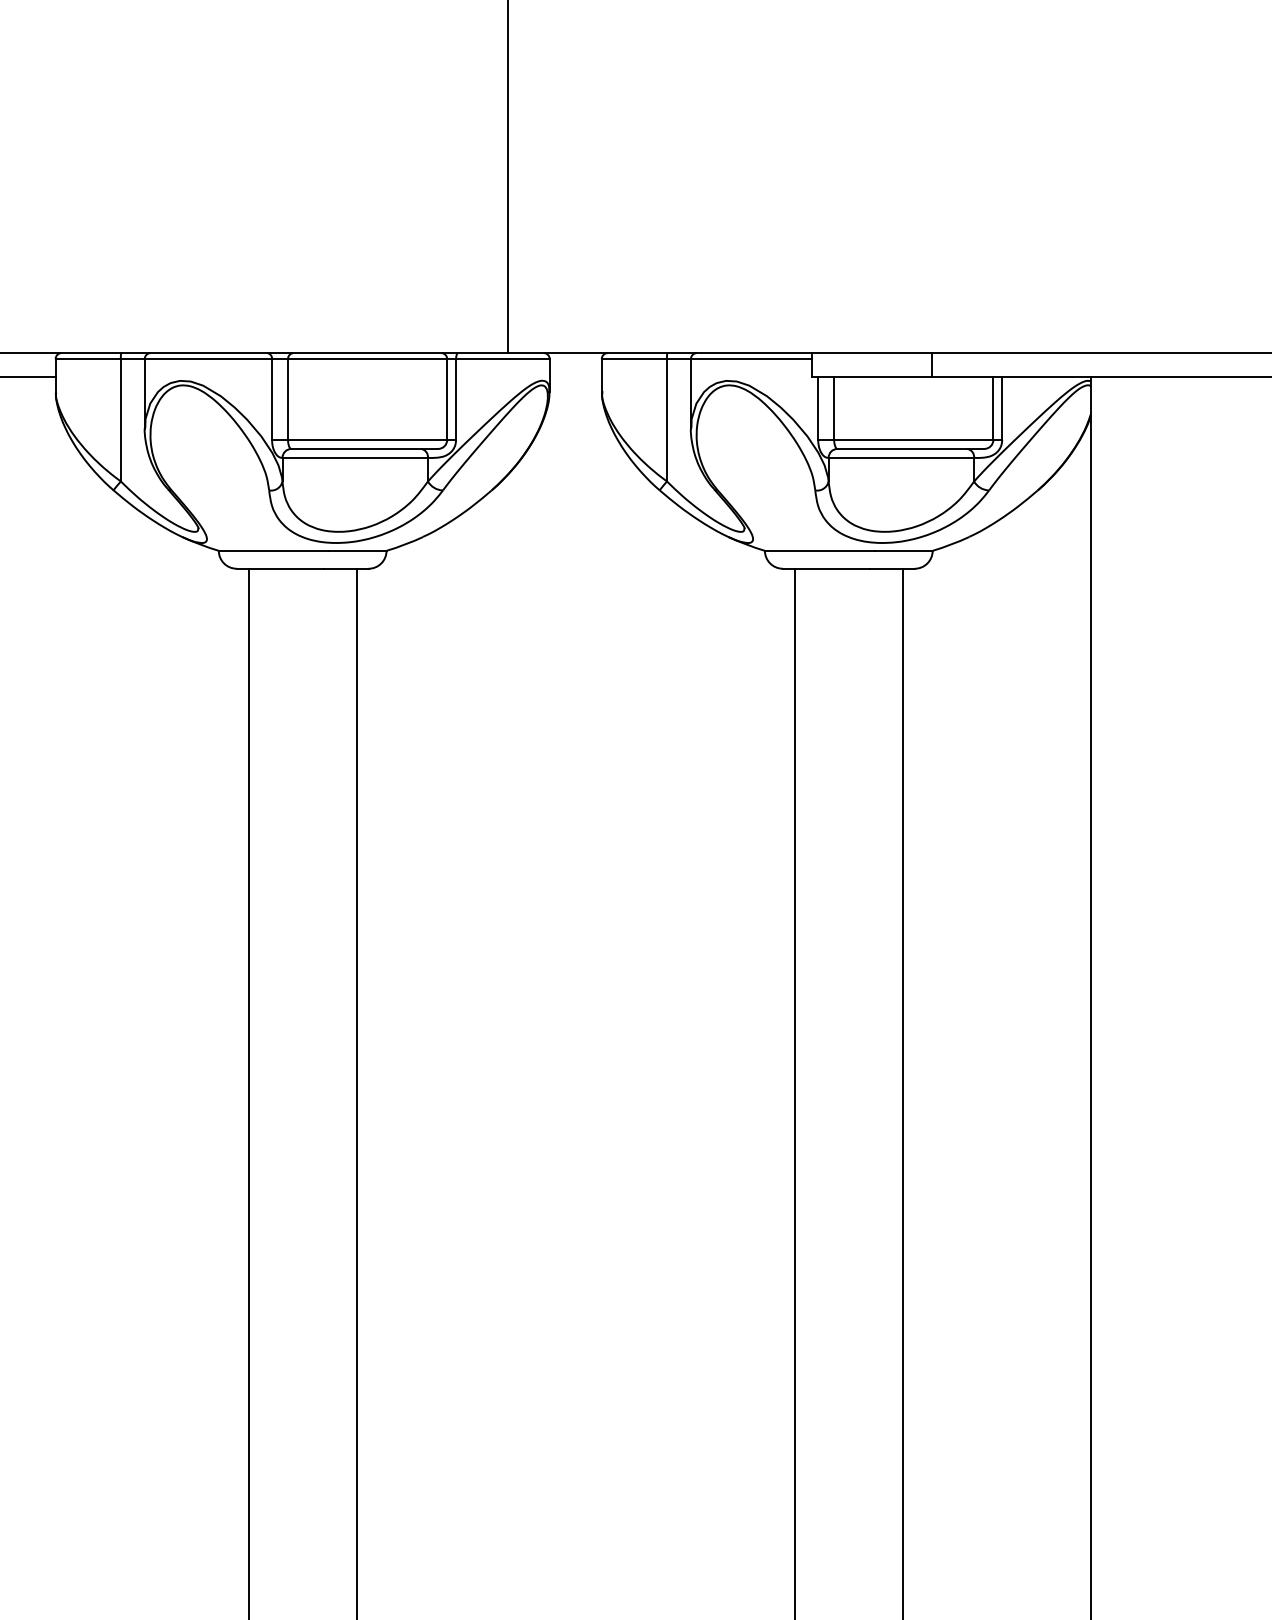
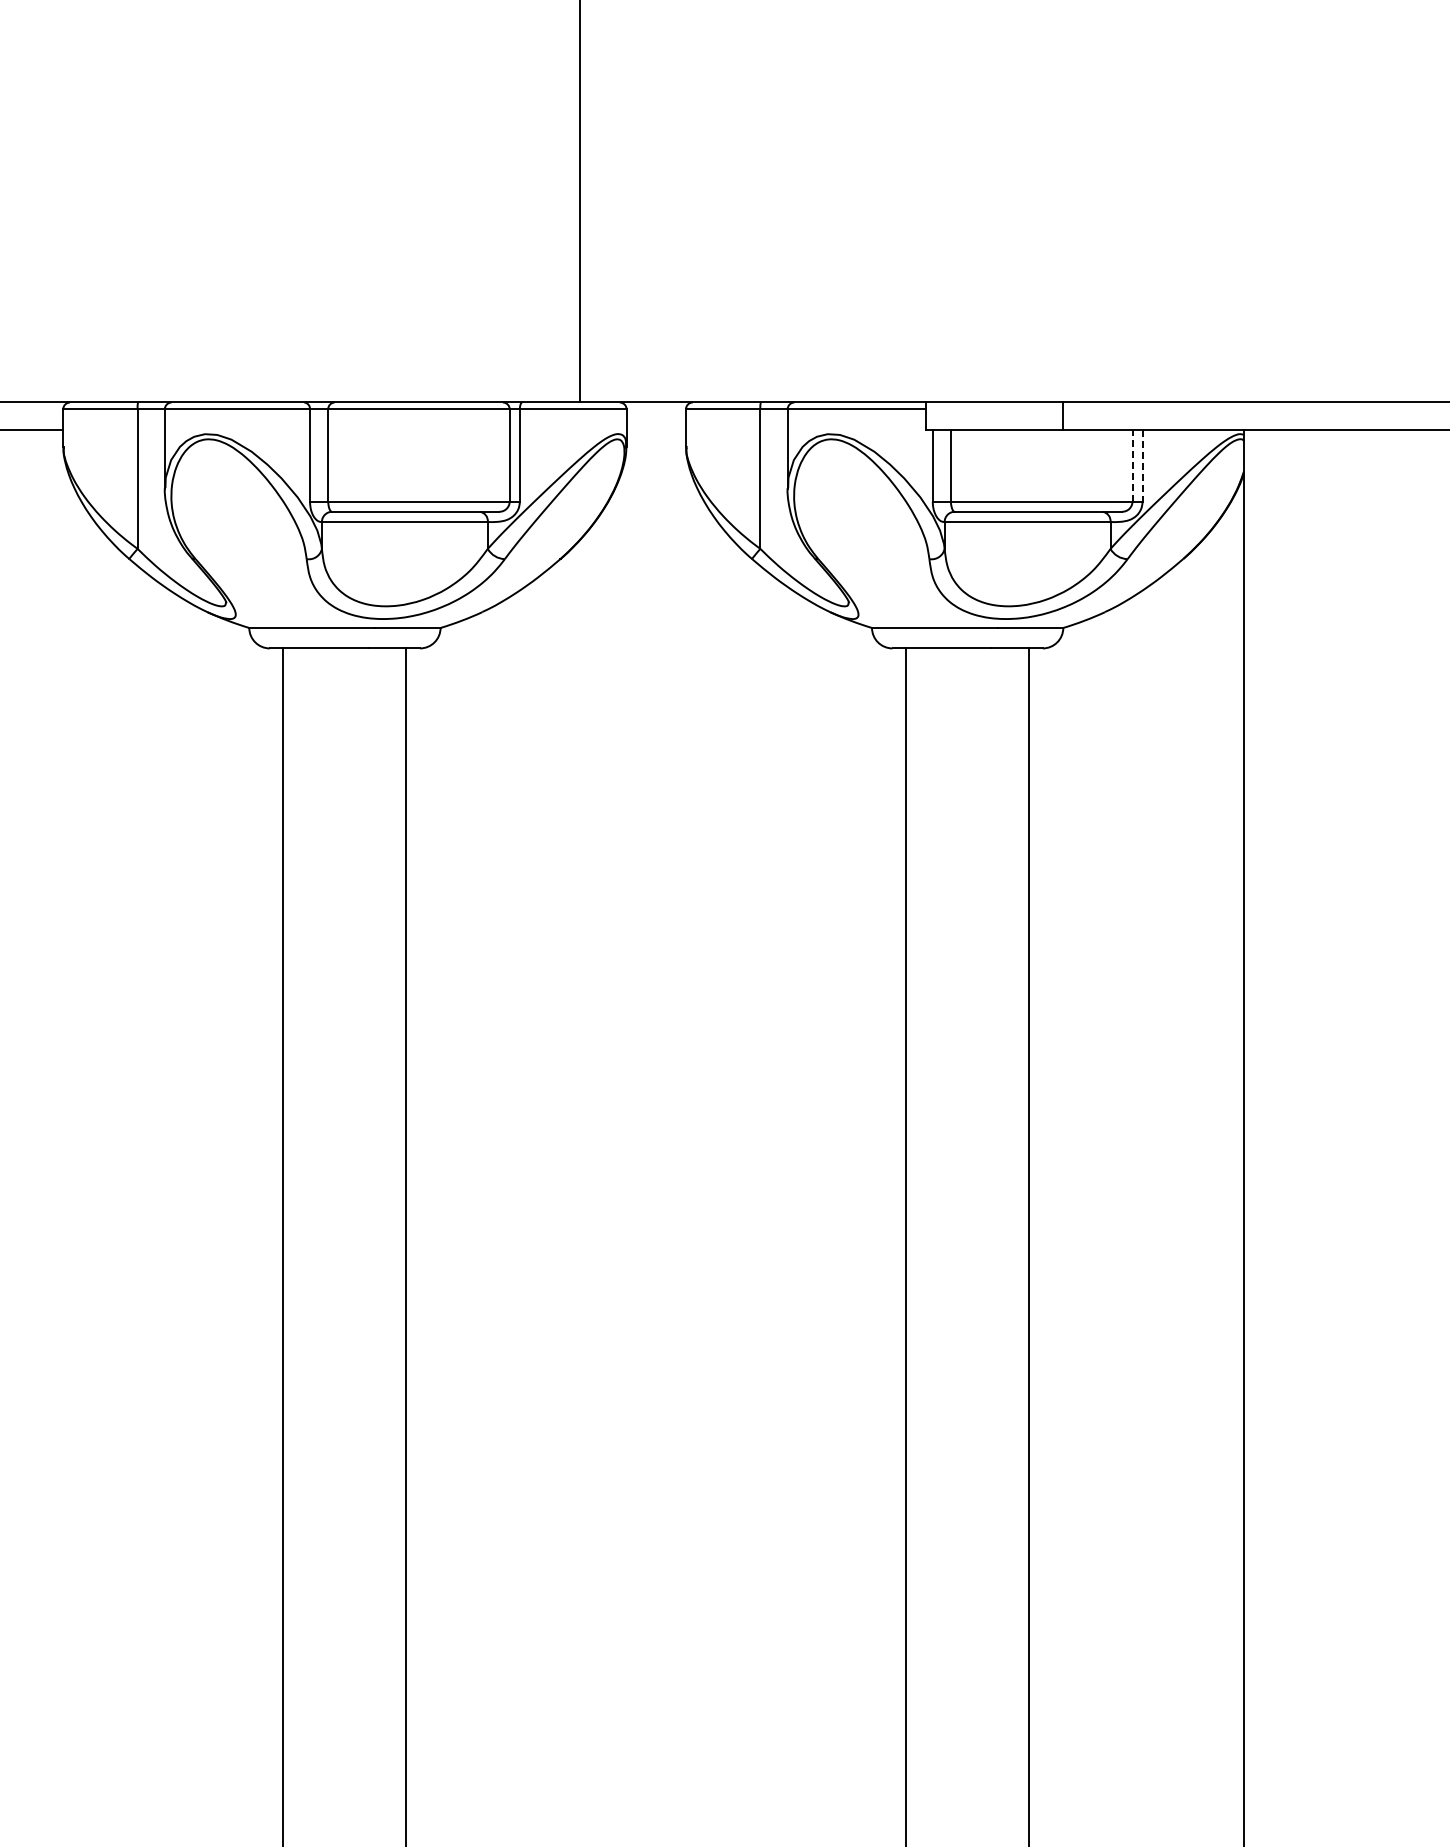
line: (993, 408) -> (1132, 465), solid -> dashed
line: (1002, 408) -> (1142, 465), solid -> dashed

